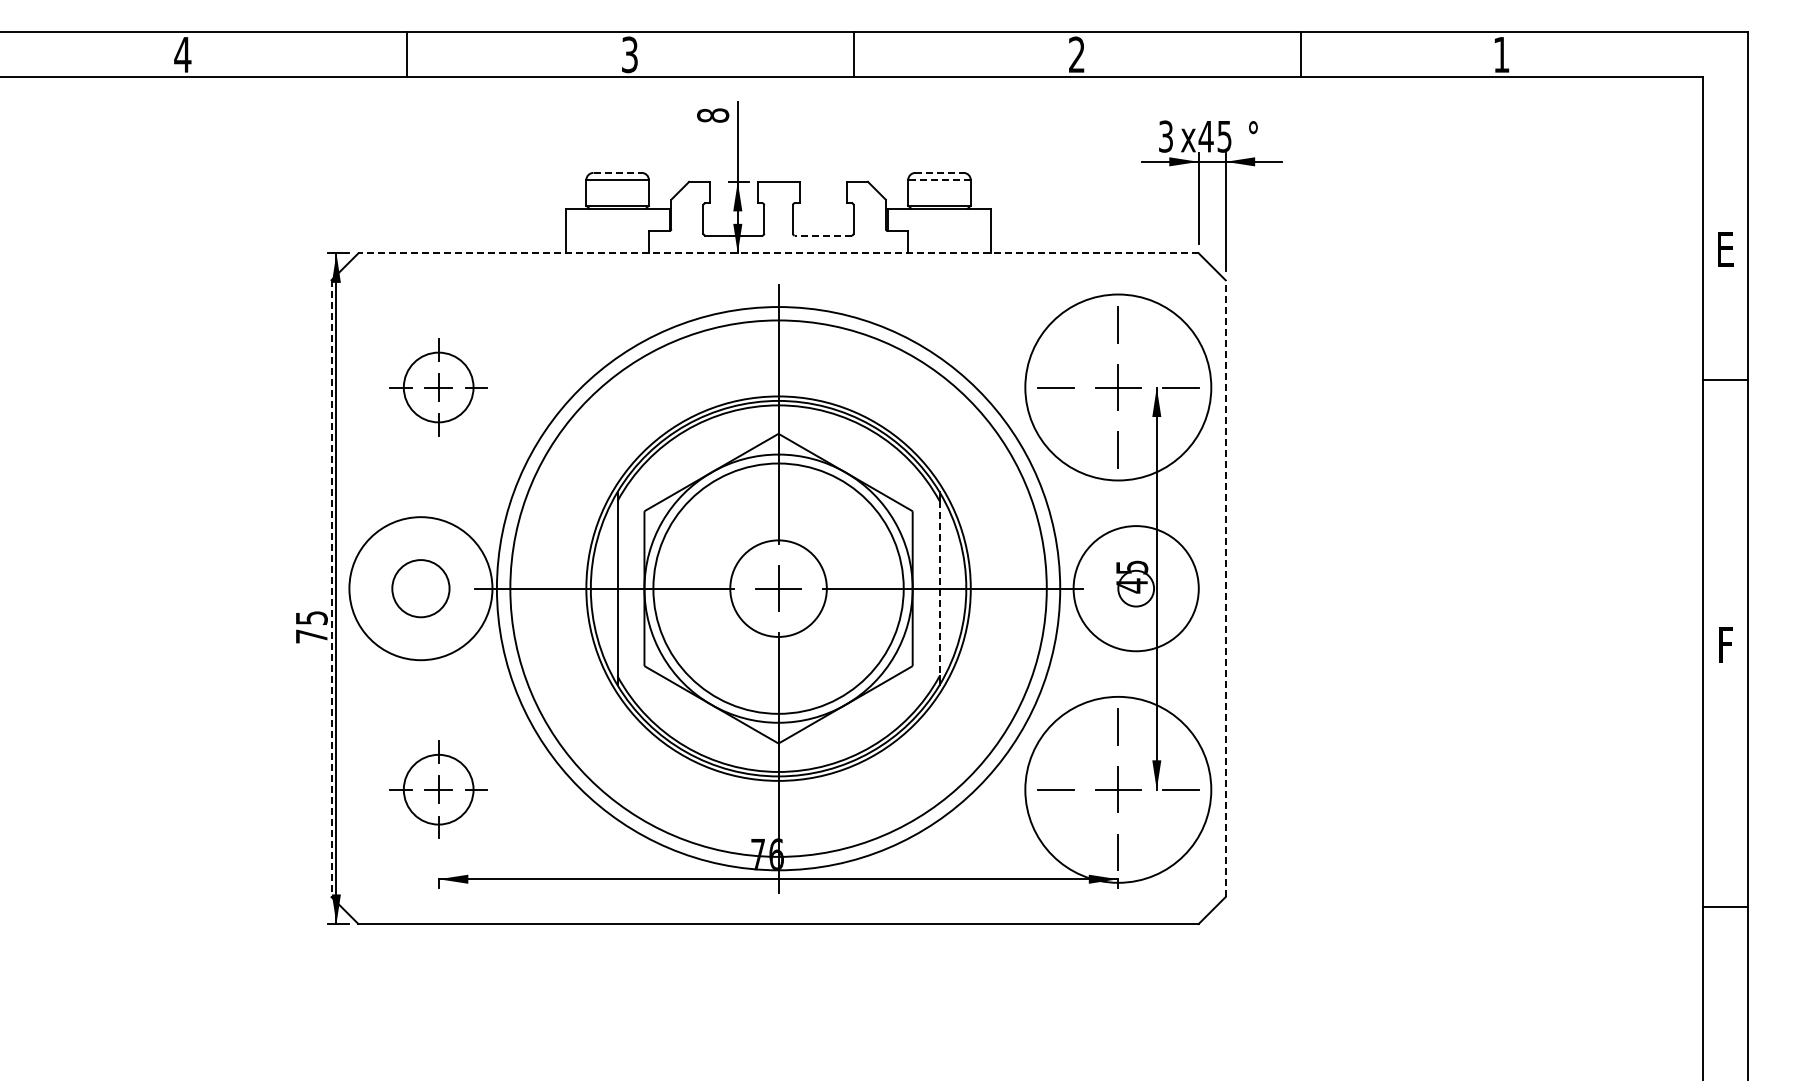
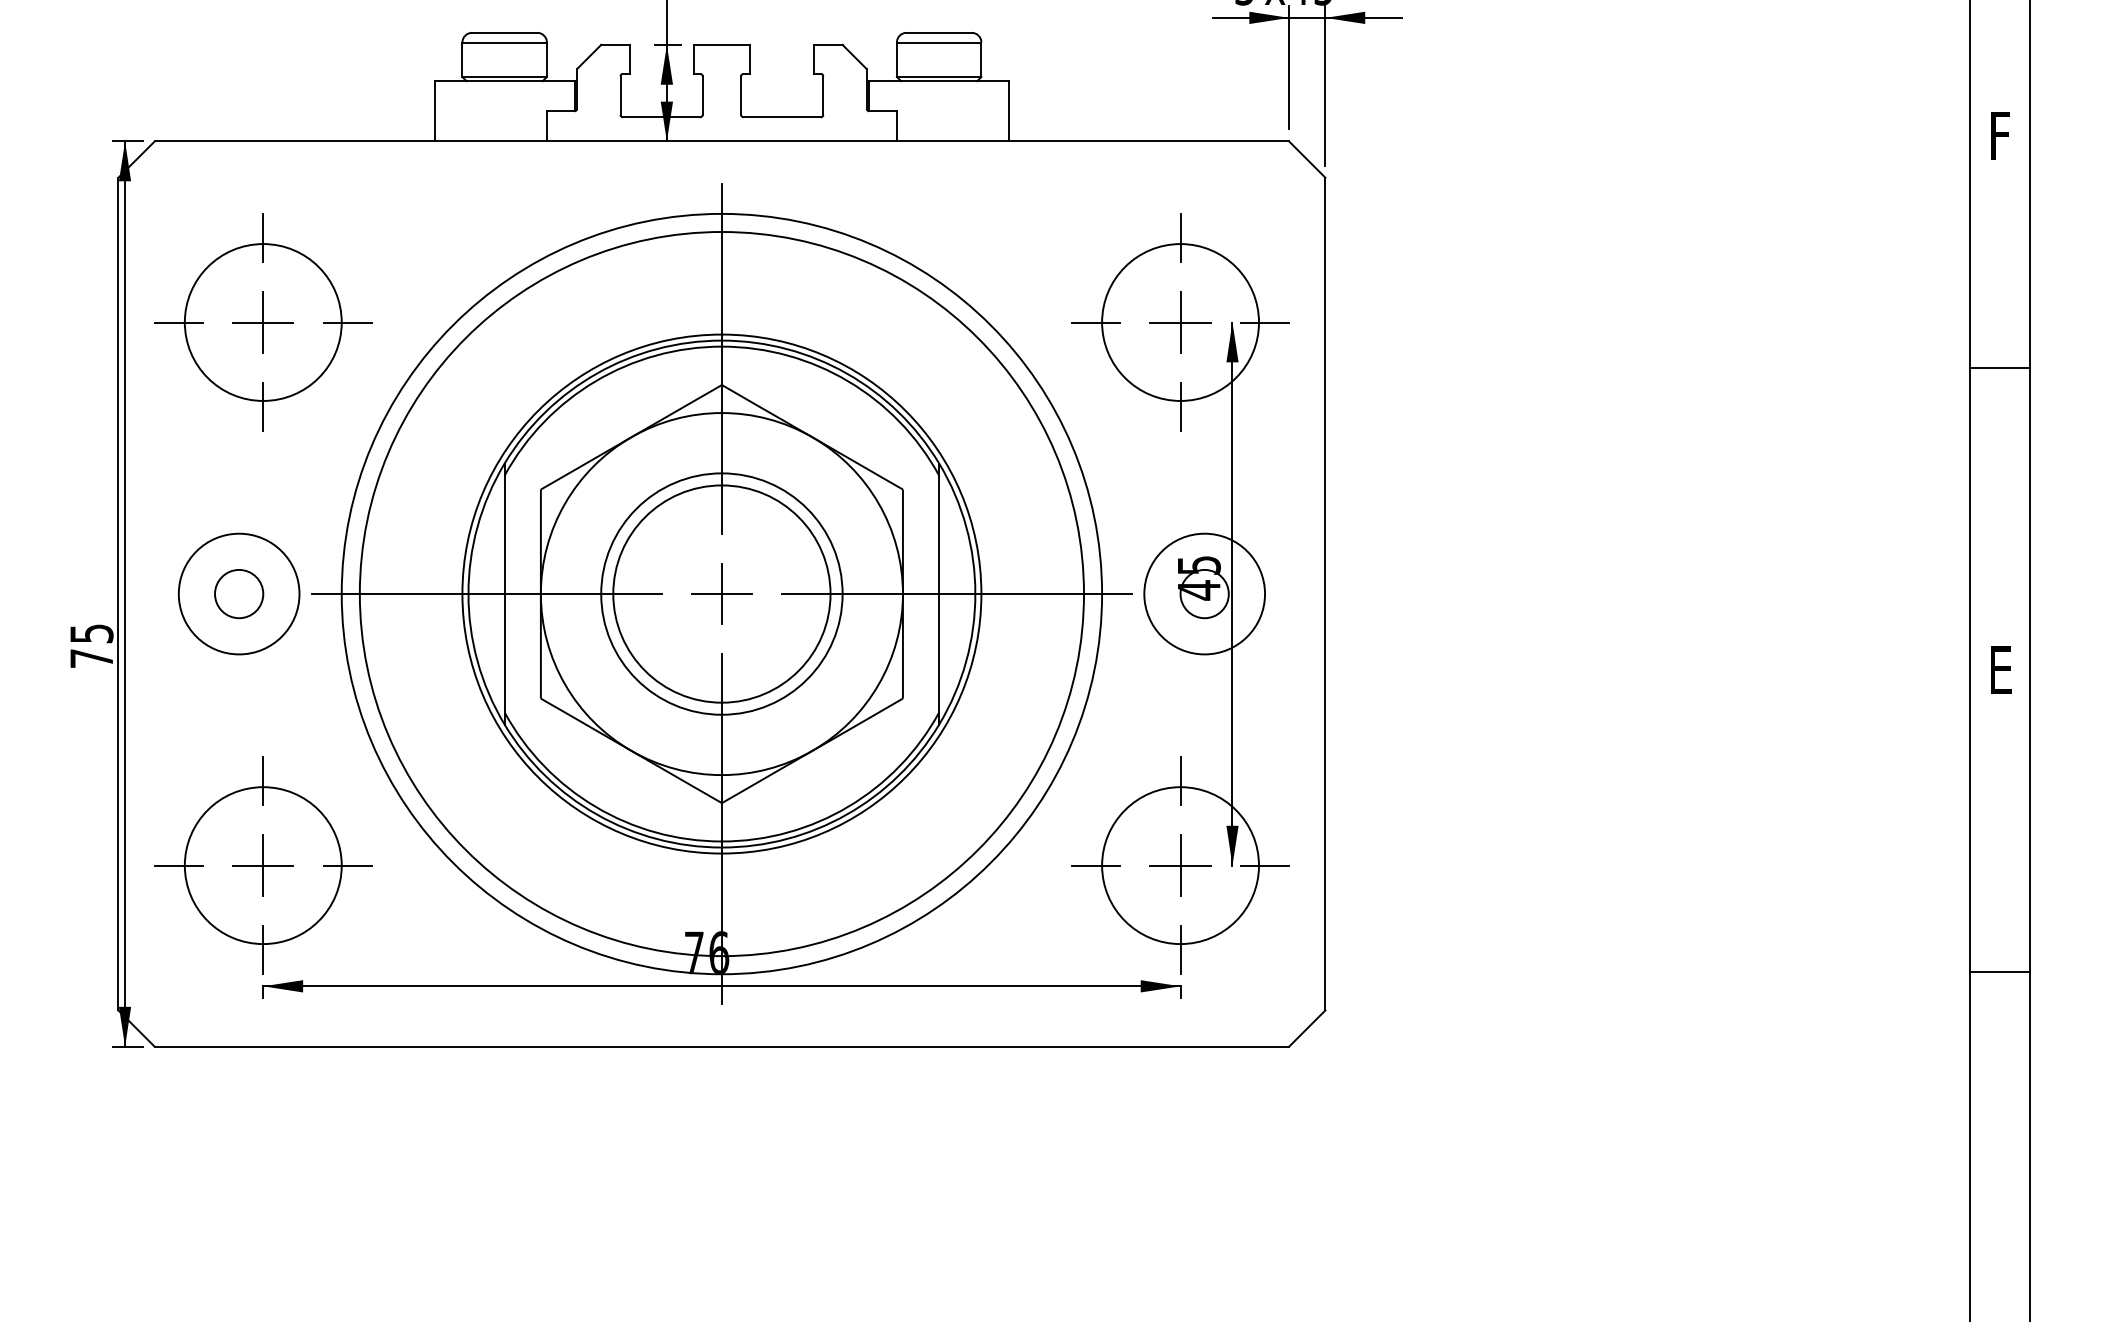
line: (618, 172) -> (505, 32), dashed -> solid
line: (940, 172) -> (940, 32), dashed -> solid
line: (939, 180) -> (939, 43), dashed -> solid
line: (823, 235) -> (782, 117), dashed -> solid
text: (1725, 249) -> (2000, 136), E -> F
line: (778, 253) -> (721, 141), dashed -> solid
line: (1725, 380) -> (2000, 368), moved
part: (438, 387) -> (262, 322), size x1.67
circle: (1118, 387) -> (1180, 322), size x0.62
circle: (420, 588) -> (238, 593), size x0.62
circle: (420, 588) -> (238, 593), size x0.62
circle: (778, 588) -> (721, 593), size x0.71
circle: (778, 588) -> (721, 593), size x1.67
line: (939, 588) -> (939, 593), dashed -> solid
circle: (1135, 588) -> (1203, 593), size x0.71
line: (1225, 588) -> (1325, 593), dashed -> solid
line: (331, 589) -> (118, 595), dashed -> solid
text: (1727, 644) -> (2002, 669), F -> E
part: (438, 789) -> (262, 865), size x1.67
circle: (1118, 789) -> (1180, 865), size x0.62
line: (1725, 907) -> (2000, 971), moved

